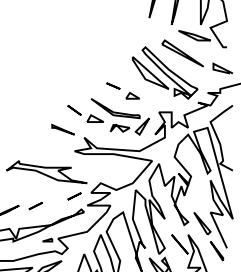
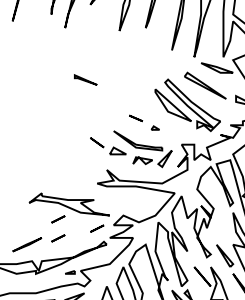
part: (132, 95) -> (155, 127), size x0.6
part: (62, 129) -> (85, 79), moved
line: (35, 187) -> (58, 219), added

